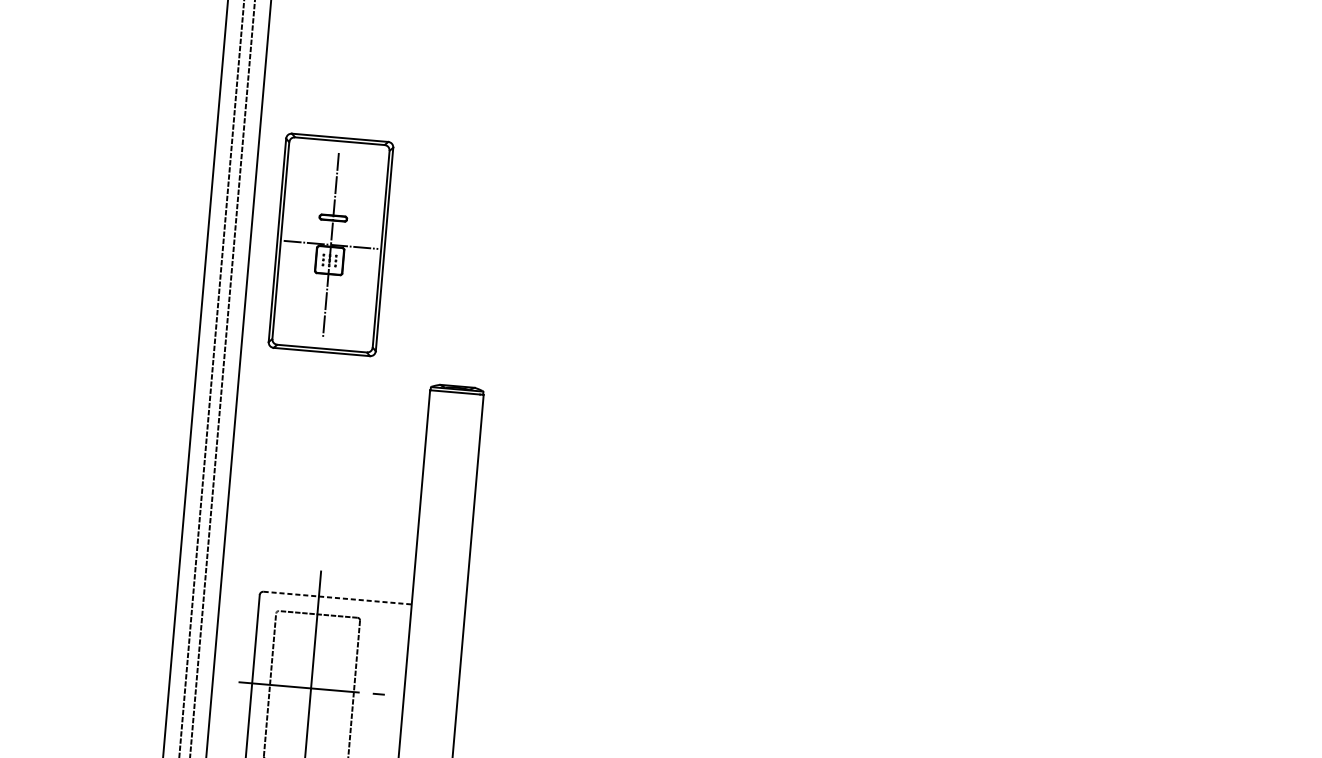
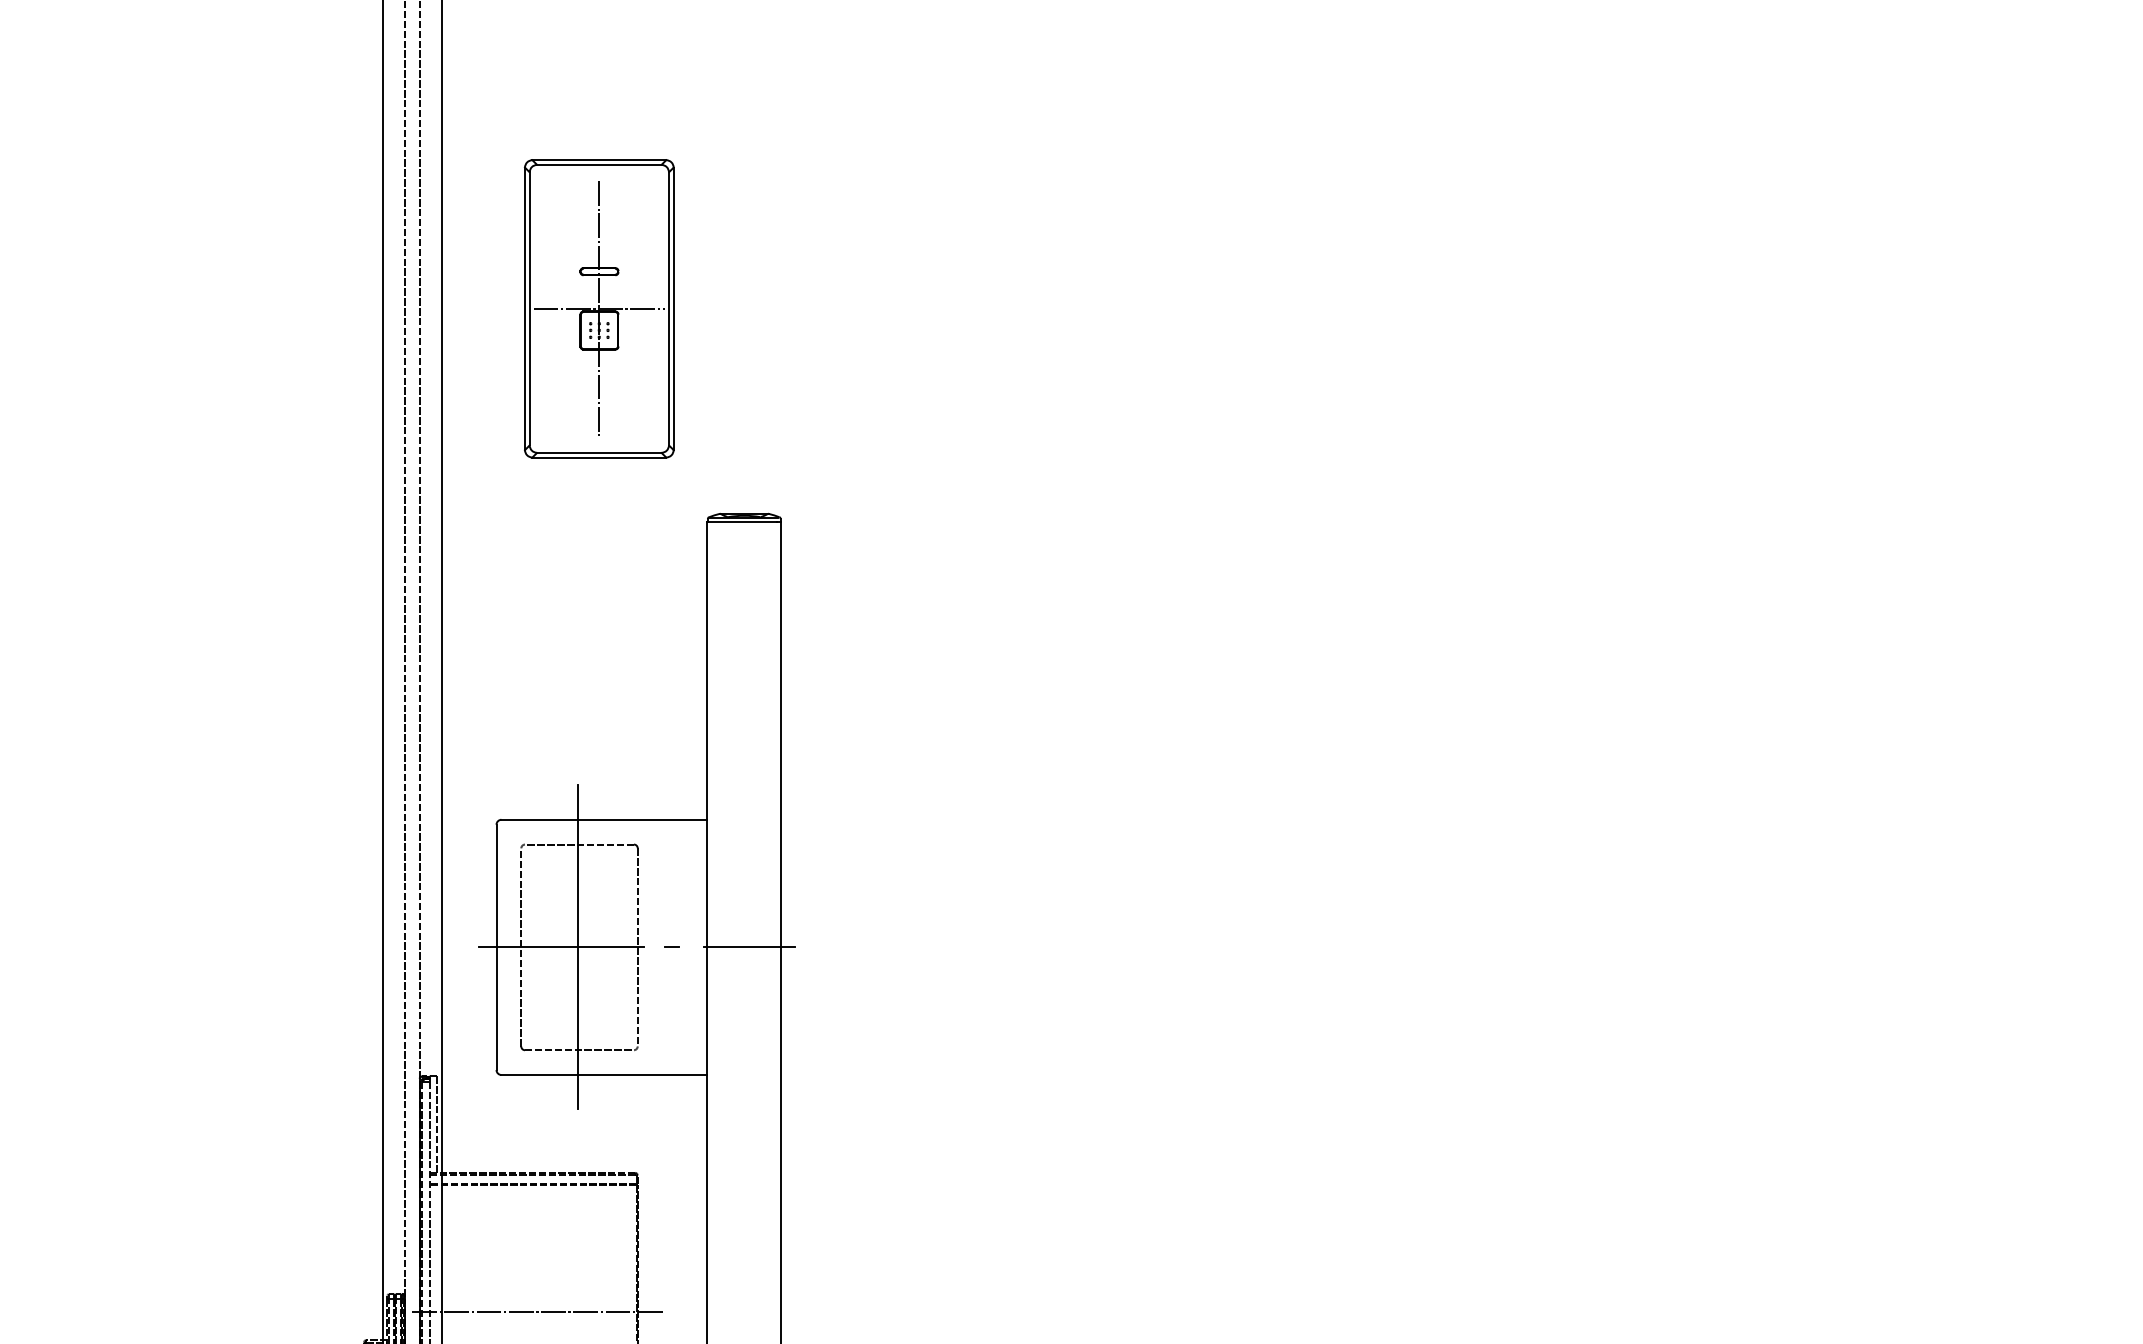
part: (331, 244) -> (599, 308), moved
line: (337, 597) -> (604, 819), dashed -> solid
line: (434, 699) -> (749, 947), added

